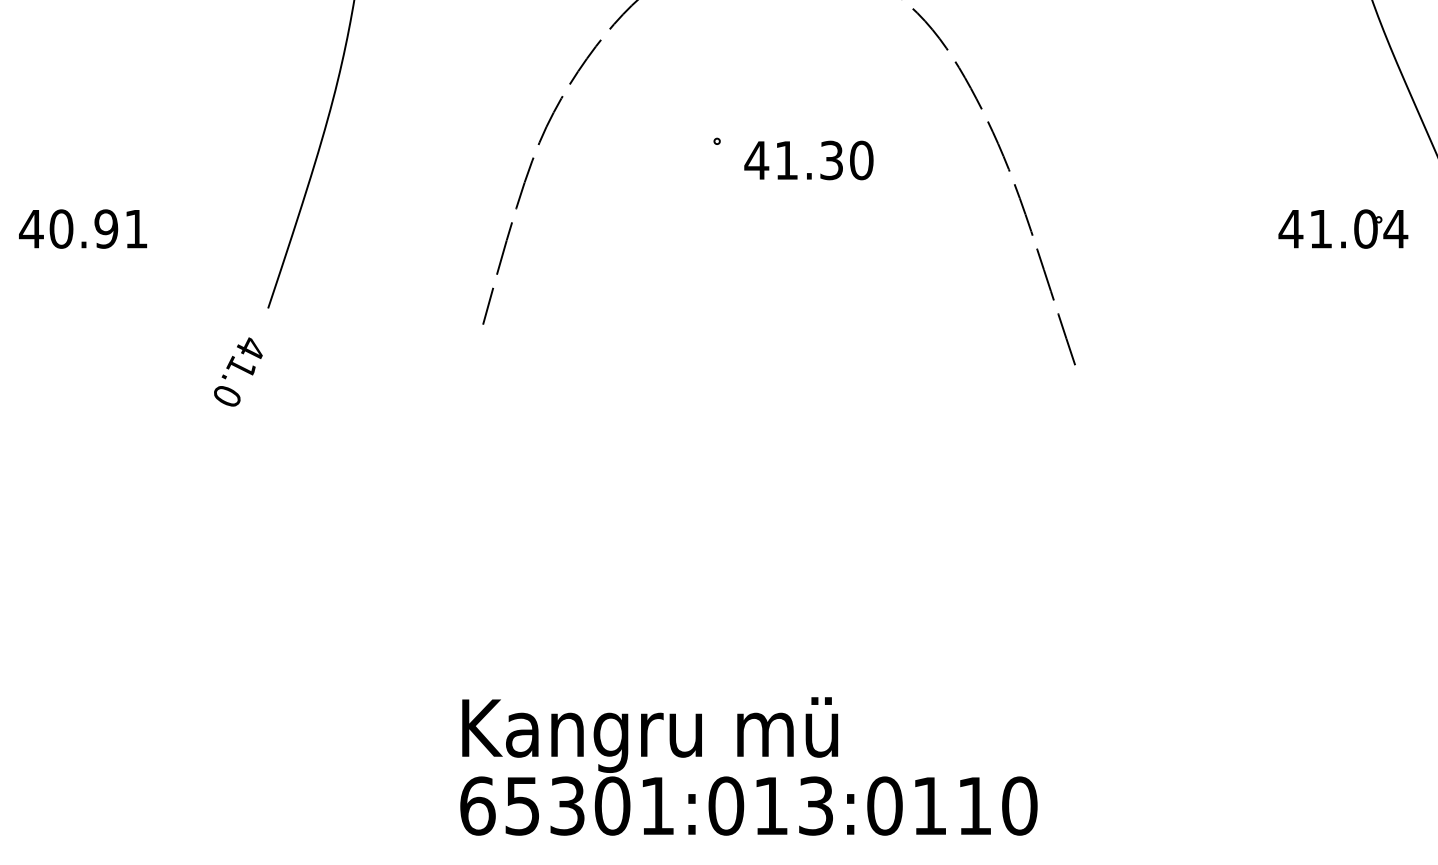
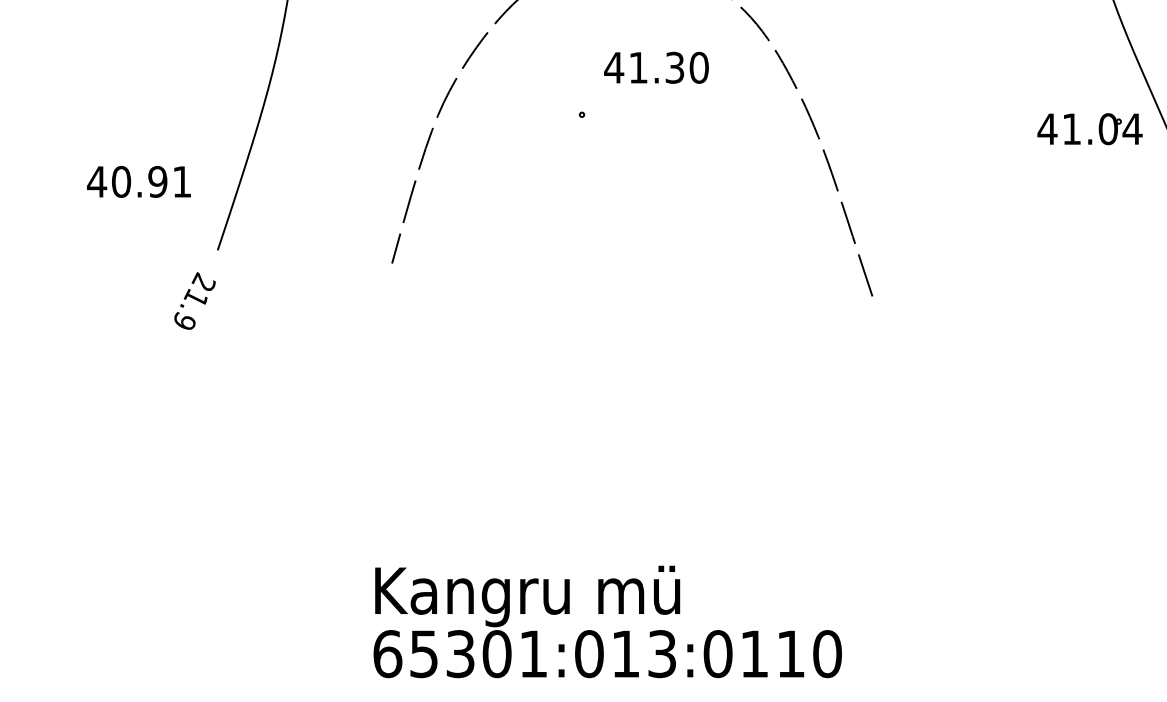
text: (808, 160) -> (656, 67), moved
text: (83, 228) -> (139, 181), moved
part: (1354, 228) -> (1099, 128), moved
text: (239, 370) -> (194, 300), 41.0 -> 21.9

